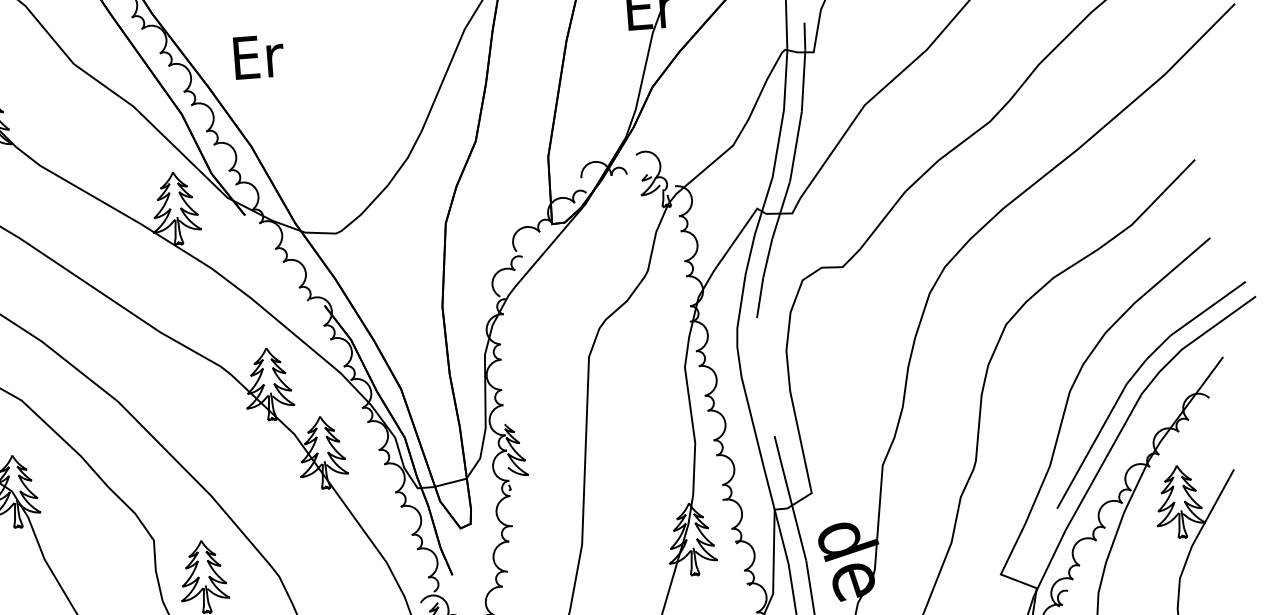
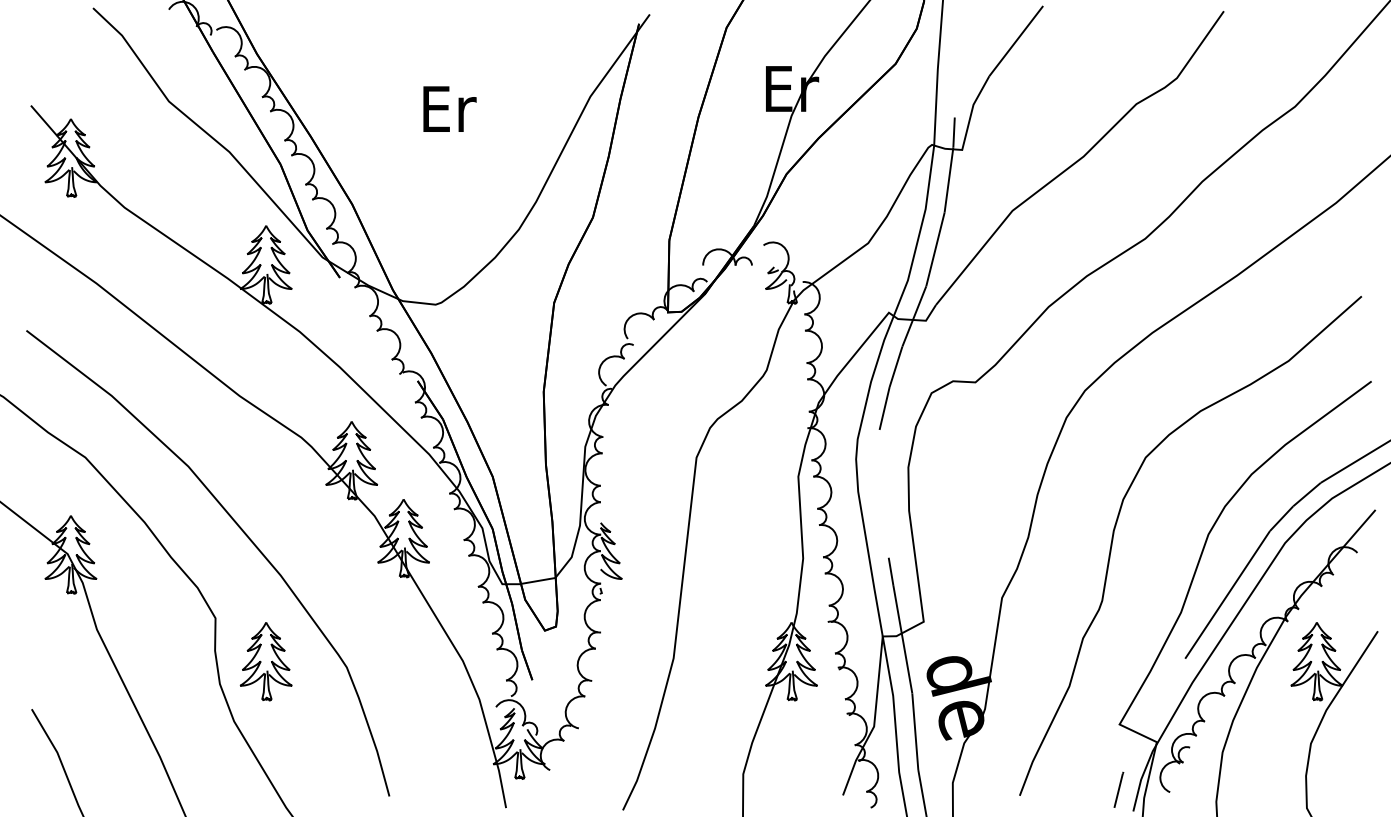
text: (258, 56) -> (449, 108), moved

